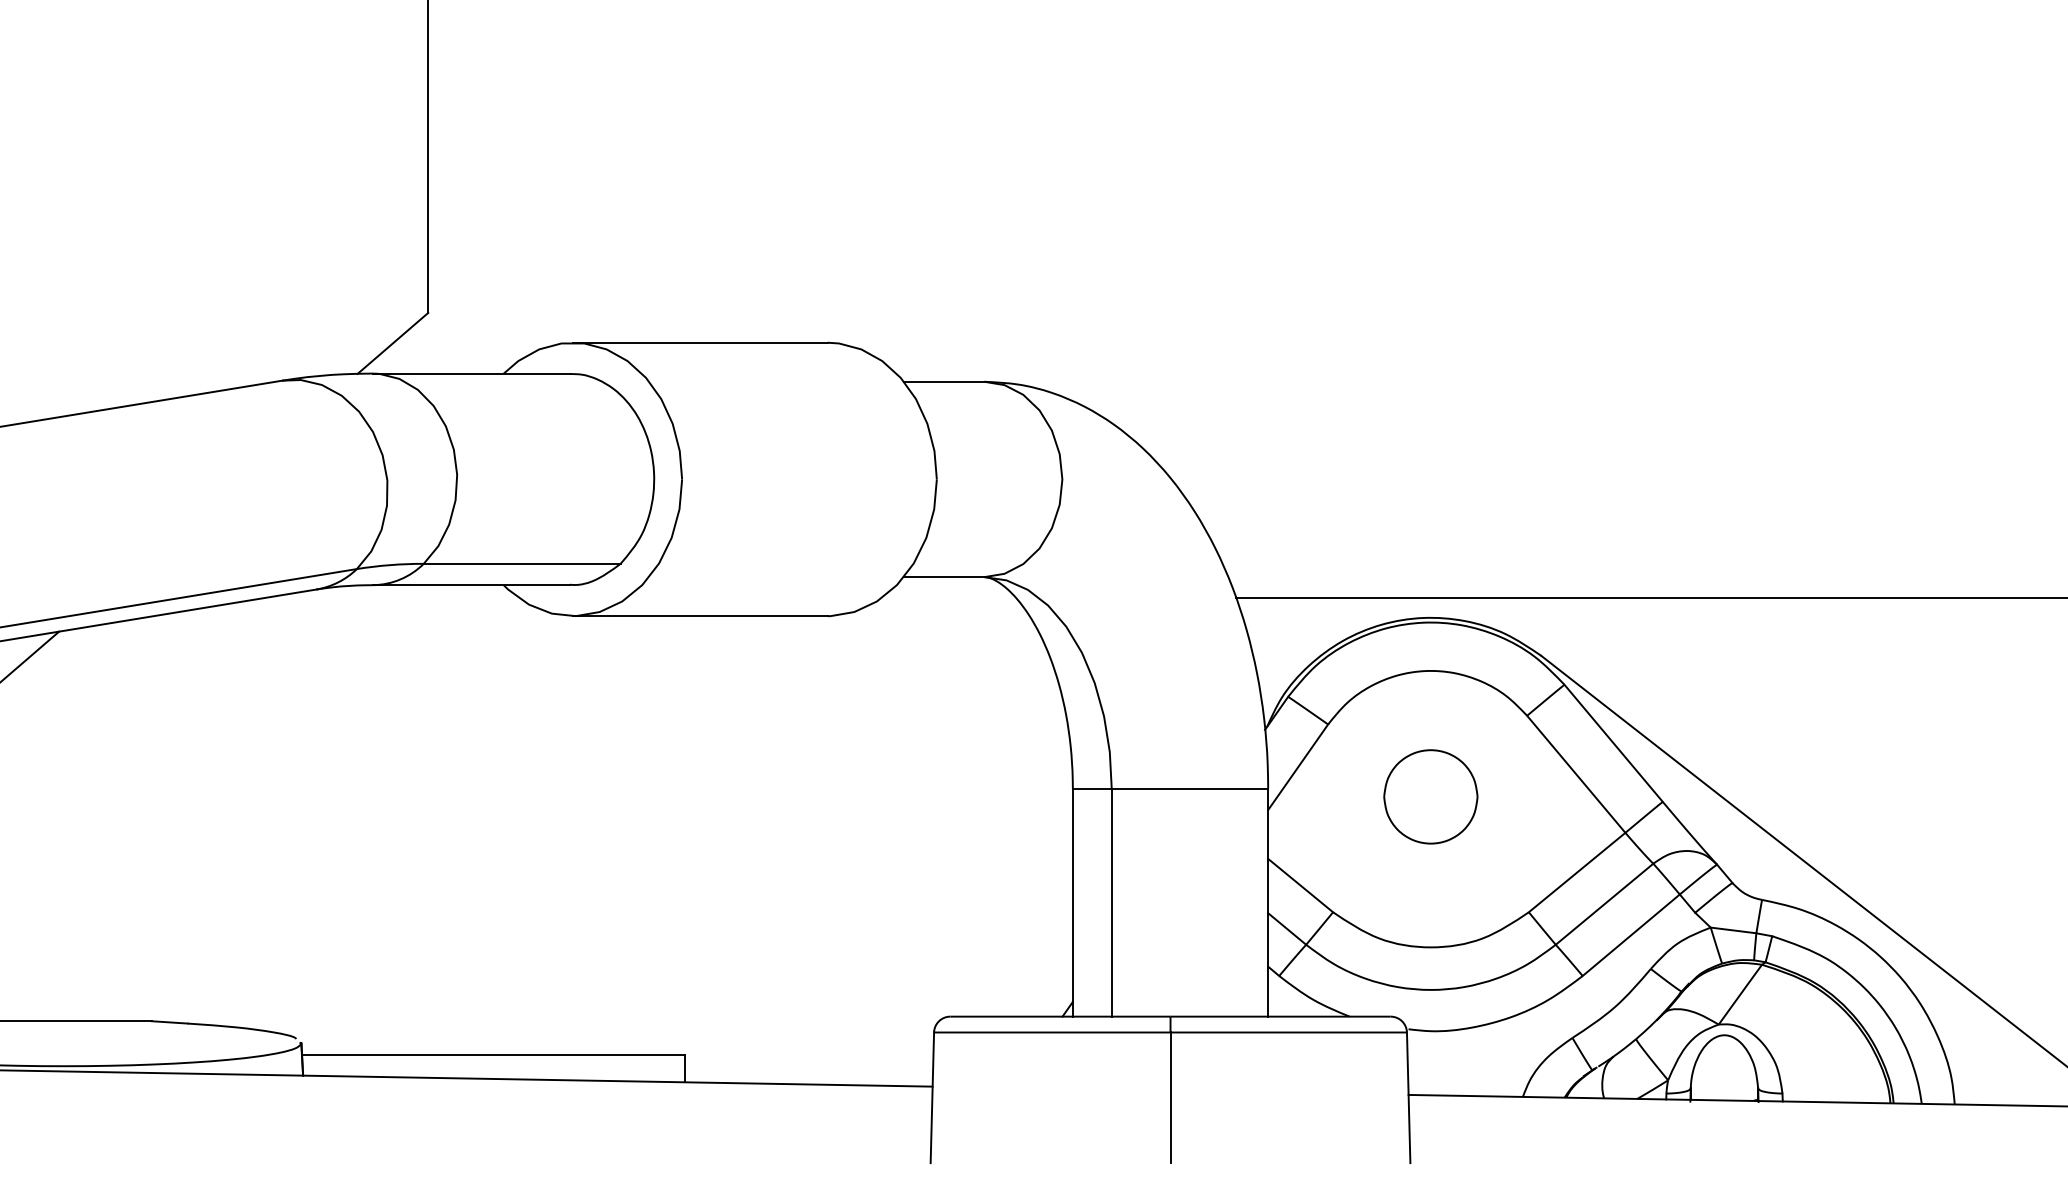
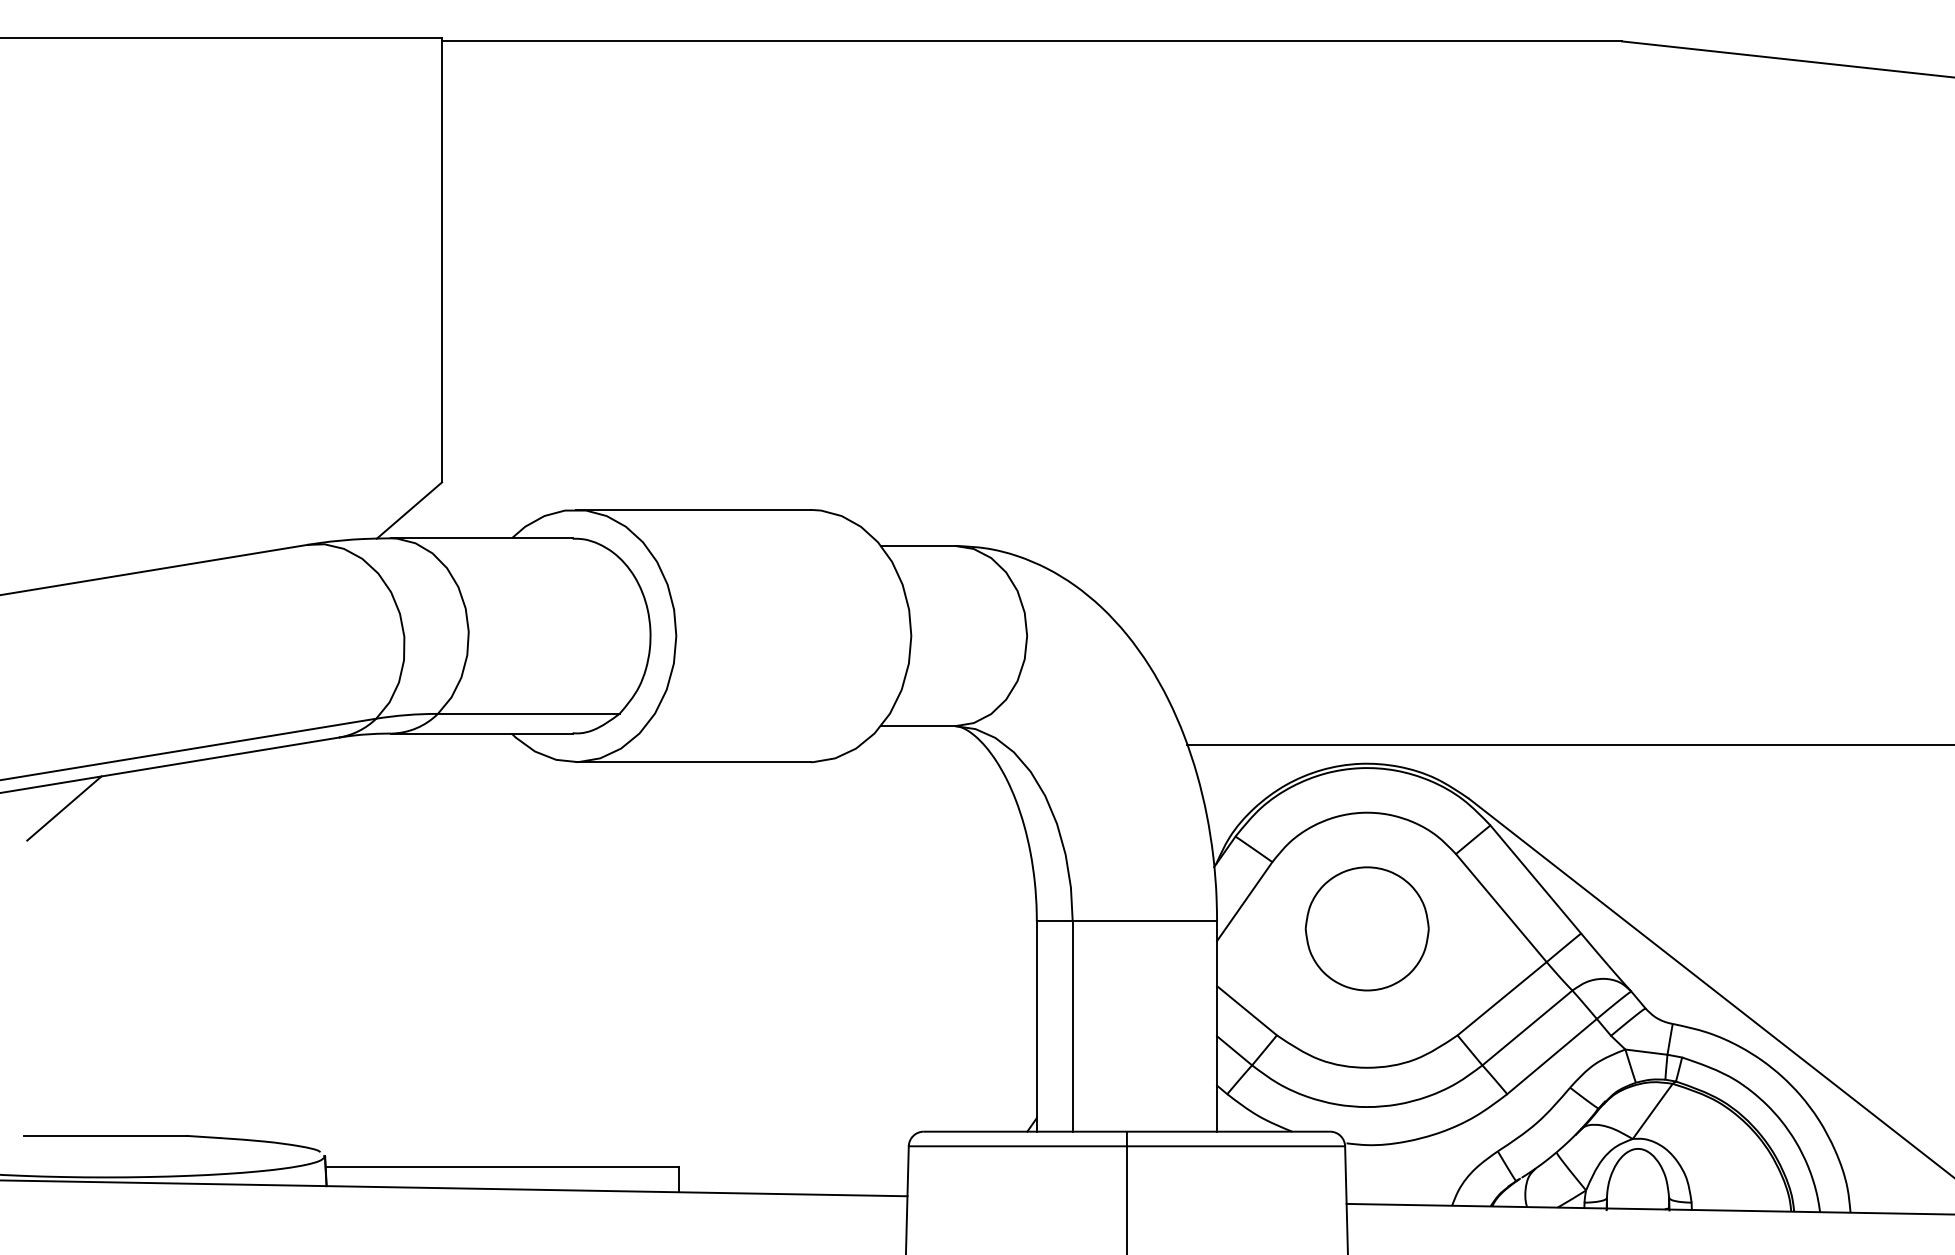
part: (1430, 796) -> (1366, 928), size x1.43

